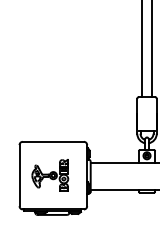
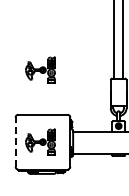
part: (50, 85) -> (40, 69), added
line: (19, 176) -> (15, 142), solid -> dashed

